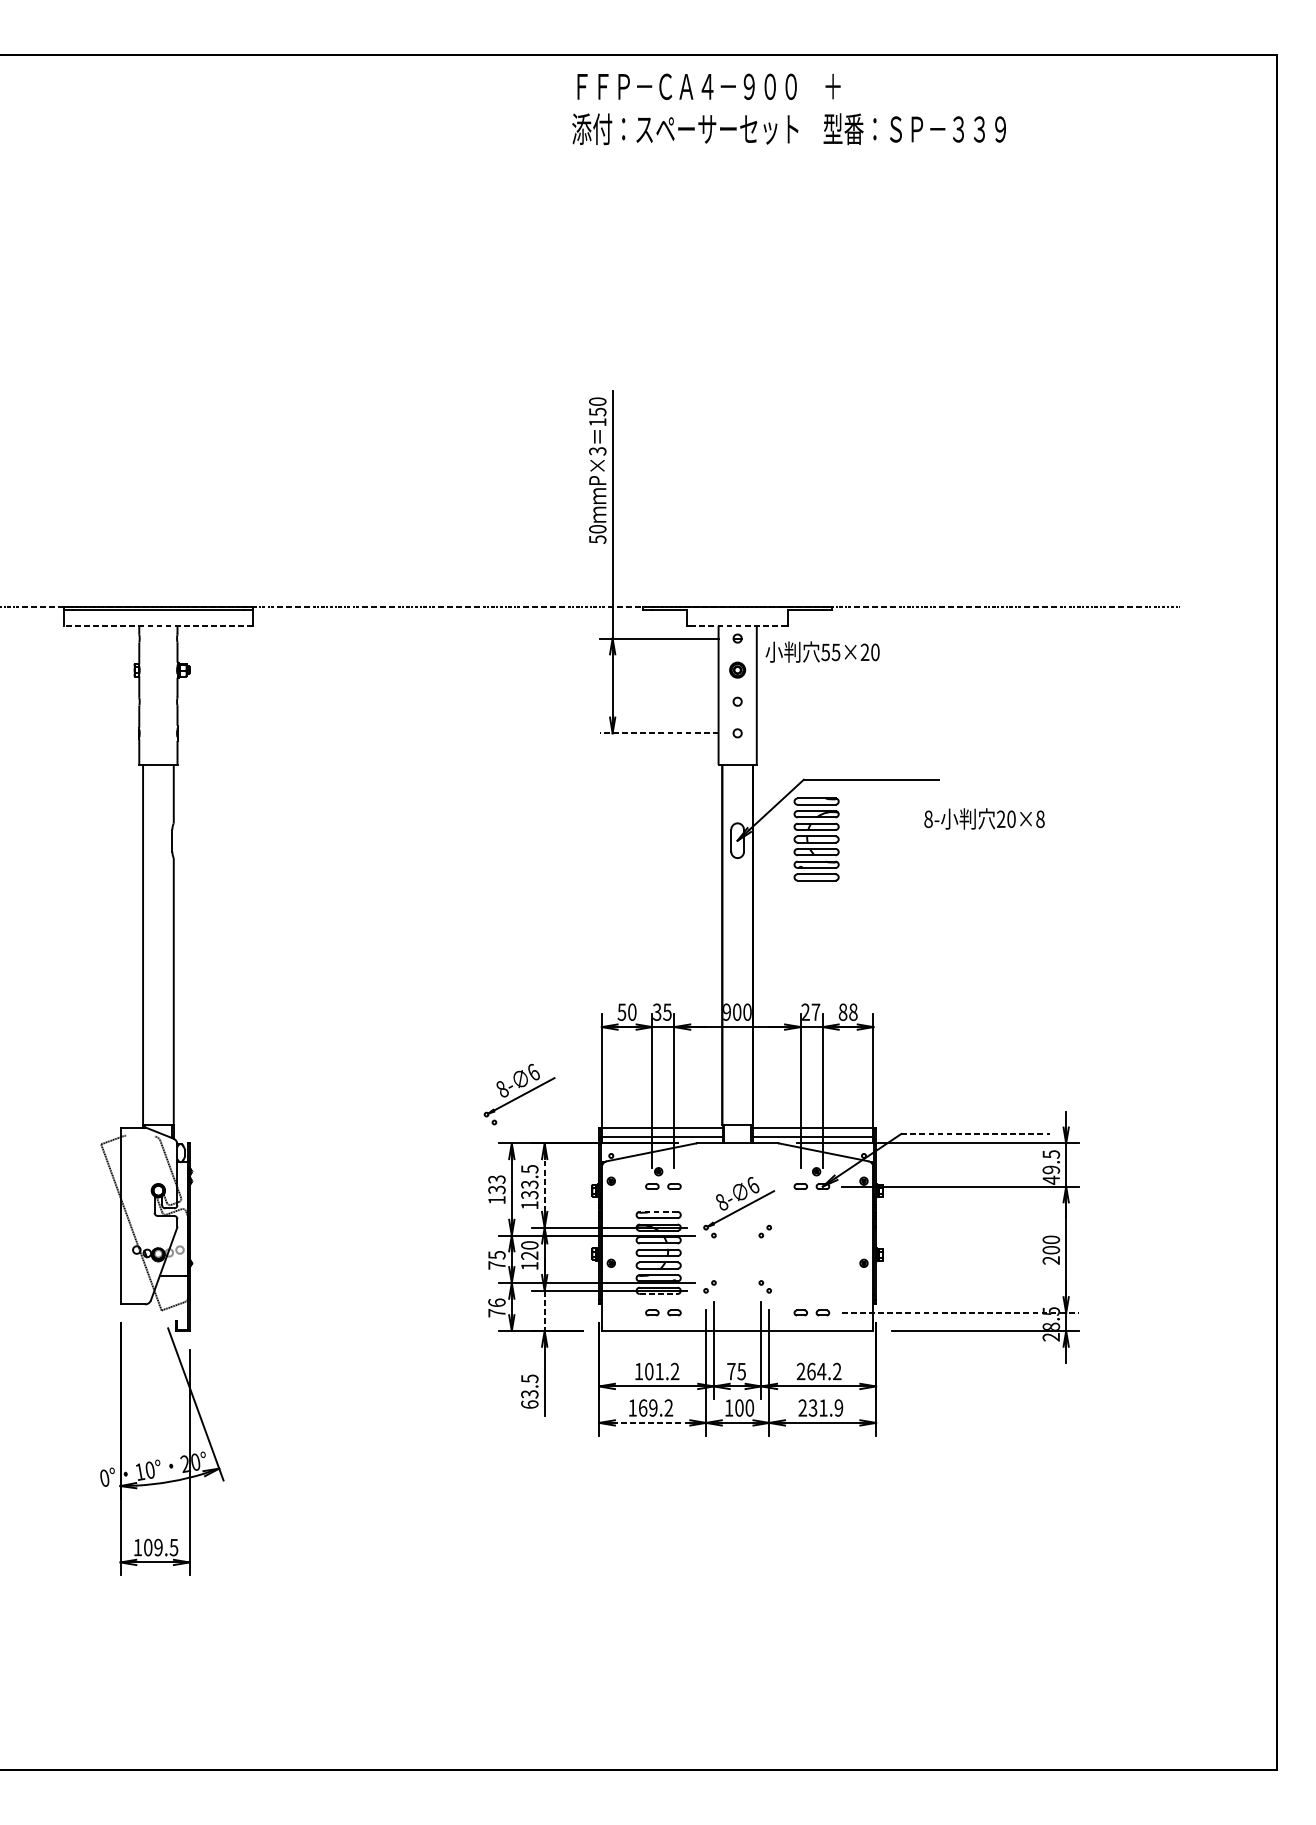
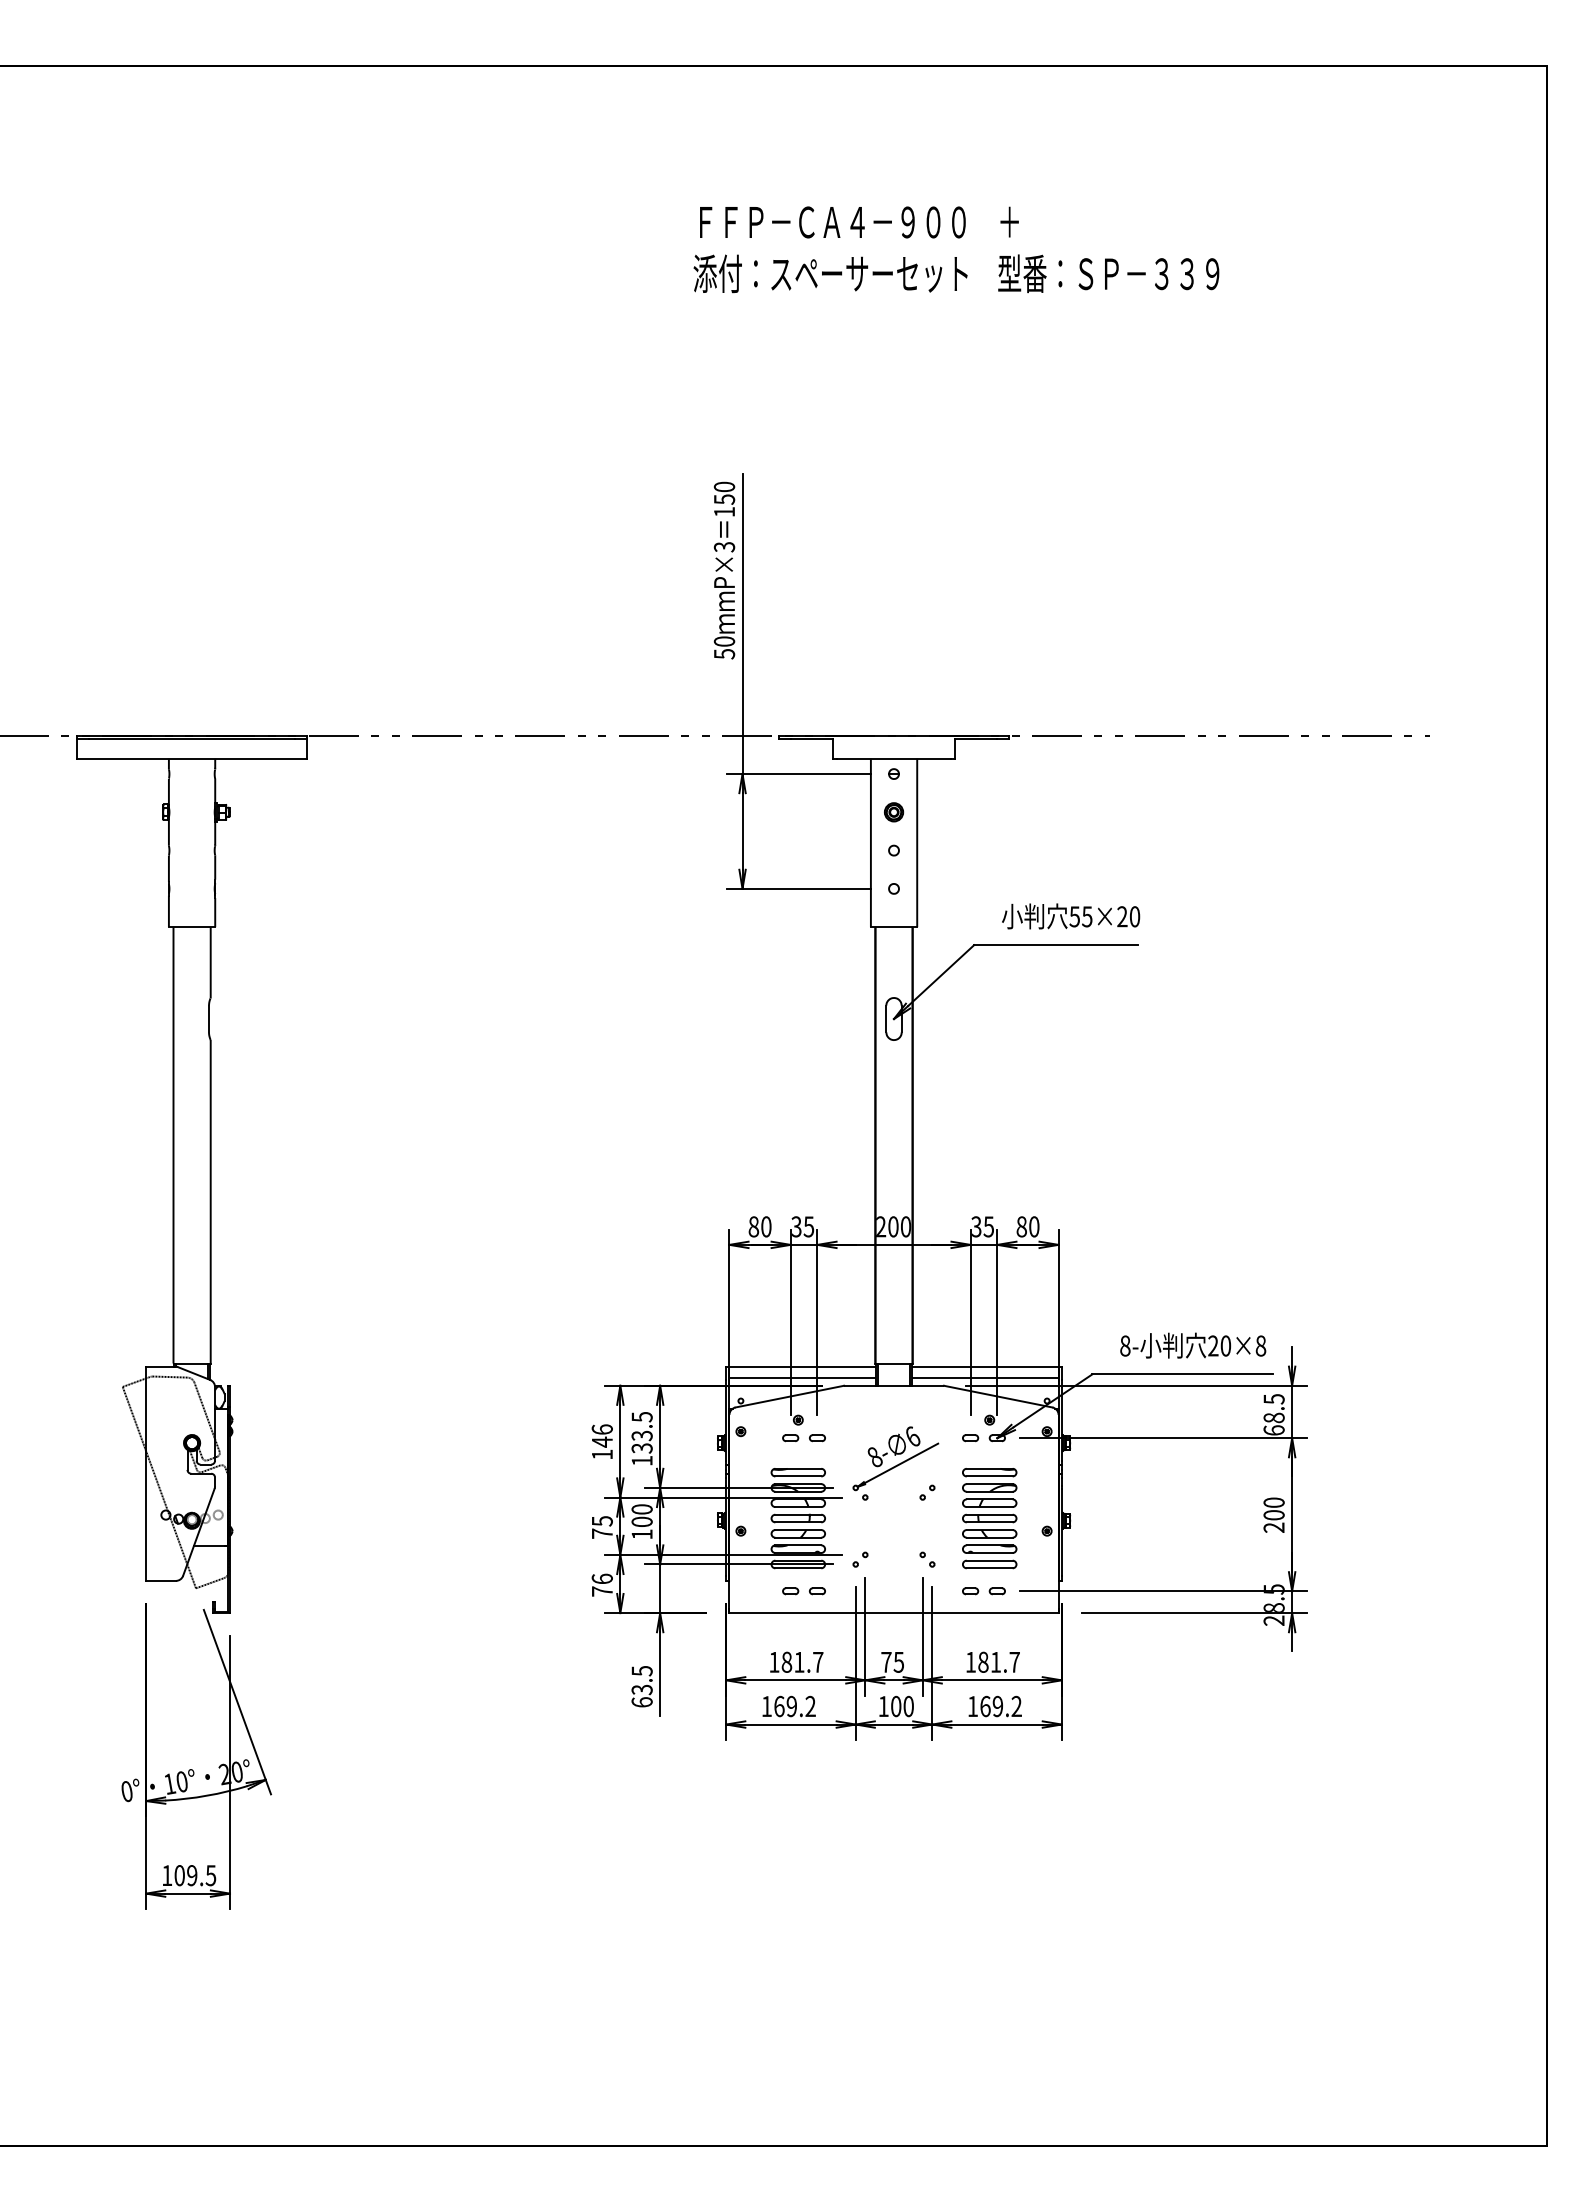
text: (789, 109) -> (956, 249), moved
line: (158, 625) -> (192, 758), dashed -> solid
line: (738, 625) -> (894, 758), dashed -> solid
text: (823, 652) -> (1071, 916), moved
line: (659, 733) -> (799, 888), dashed -> solid
text: (984, 818) -> (1193, 1345), moved
part: (816, 839) -> (989, 1518), moved
text: (621, 1011) -> (753, 1226), 50 -> 80
text: (727, 1011) -> (881, 1226), 900 -> 200
text: (810, 1011) -> (982, 1226), 27 -> 35
text: (853, 1011) -> (1034, 1226), 88 -> 80
part: (519, 1094) -> (629, 1326), removed
line: (976, 1134) -> (1183, 1374), dashed -> solid
line: (139, 1135) -> (169, 1376), added
text: (1050, 1175) -> (1273, 1424), 49.5 -> 68.5
text: (496, 1184) -> (601, 1435), 133 -> 146
line: (544, 1185) -> (660, 1436), dashed -> solid
line: (658, 1211) -> (798, 1468), dashed -> solid
text: (529, 1255) -> (641, 1521), 120 -> 100
line: (658, 1294) -> (798, 1568), dashed -> solid
line: (544, 1311) -> (660, 1589), dashed -> solid
line: (960, 1313) -> (1163, 1591), dashed -> solid
text: (662, 1370) -> (802, 1661), 101.2 -> 181.7
text: (818, 1370) -> (992, 1661), 264.2 -> 181.7
text: (820, 1408) -> (994, 1706), 231.9 -> 169.2
line: (652, 1422) -> (790, 1724), dashed -> solid

